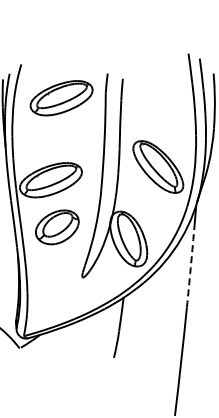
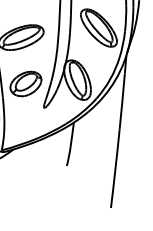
part: (57, 227) -> (26, 84), moved
arc: (190, 268) -> (122, 101), dashed -> solid

